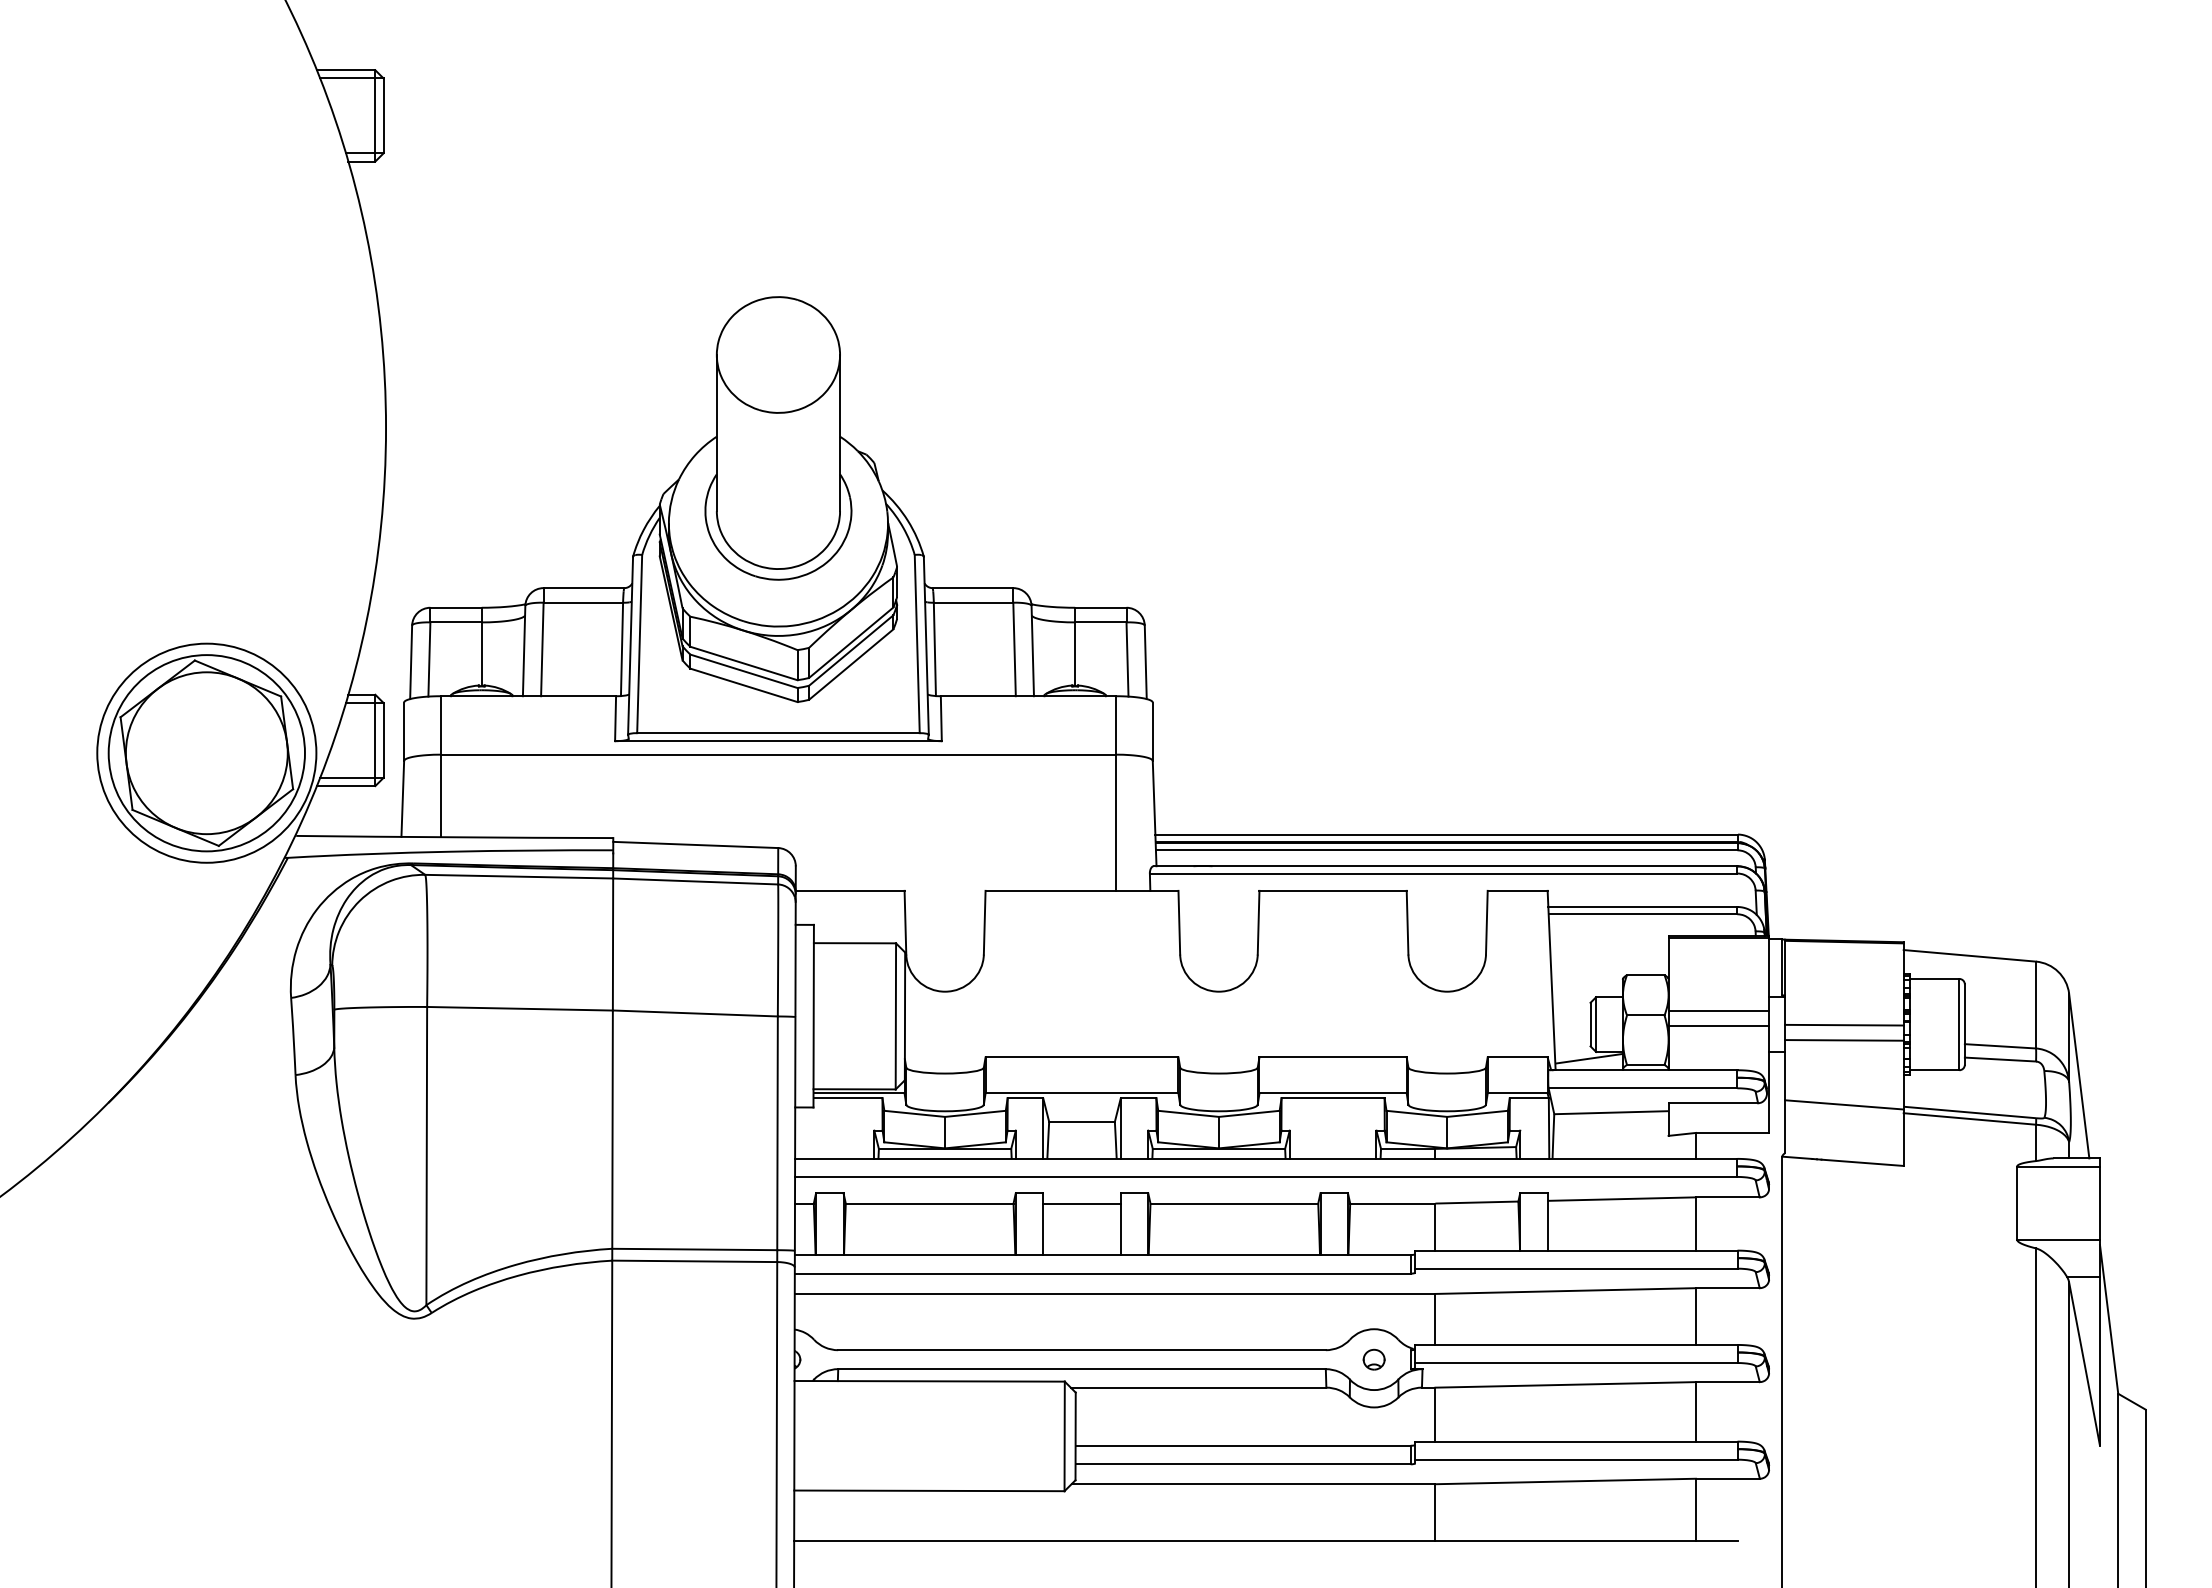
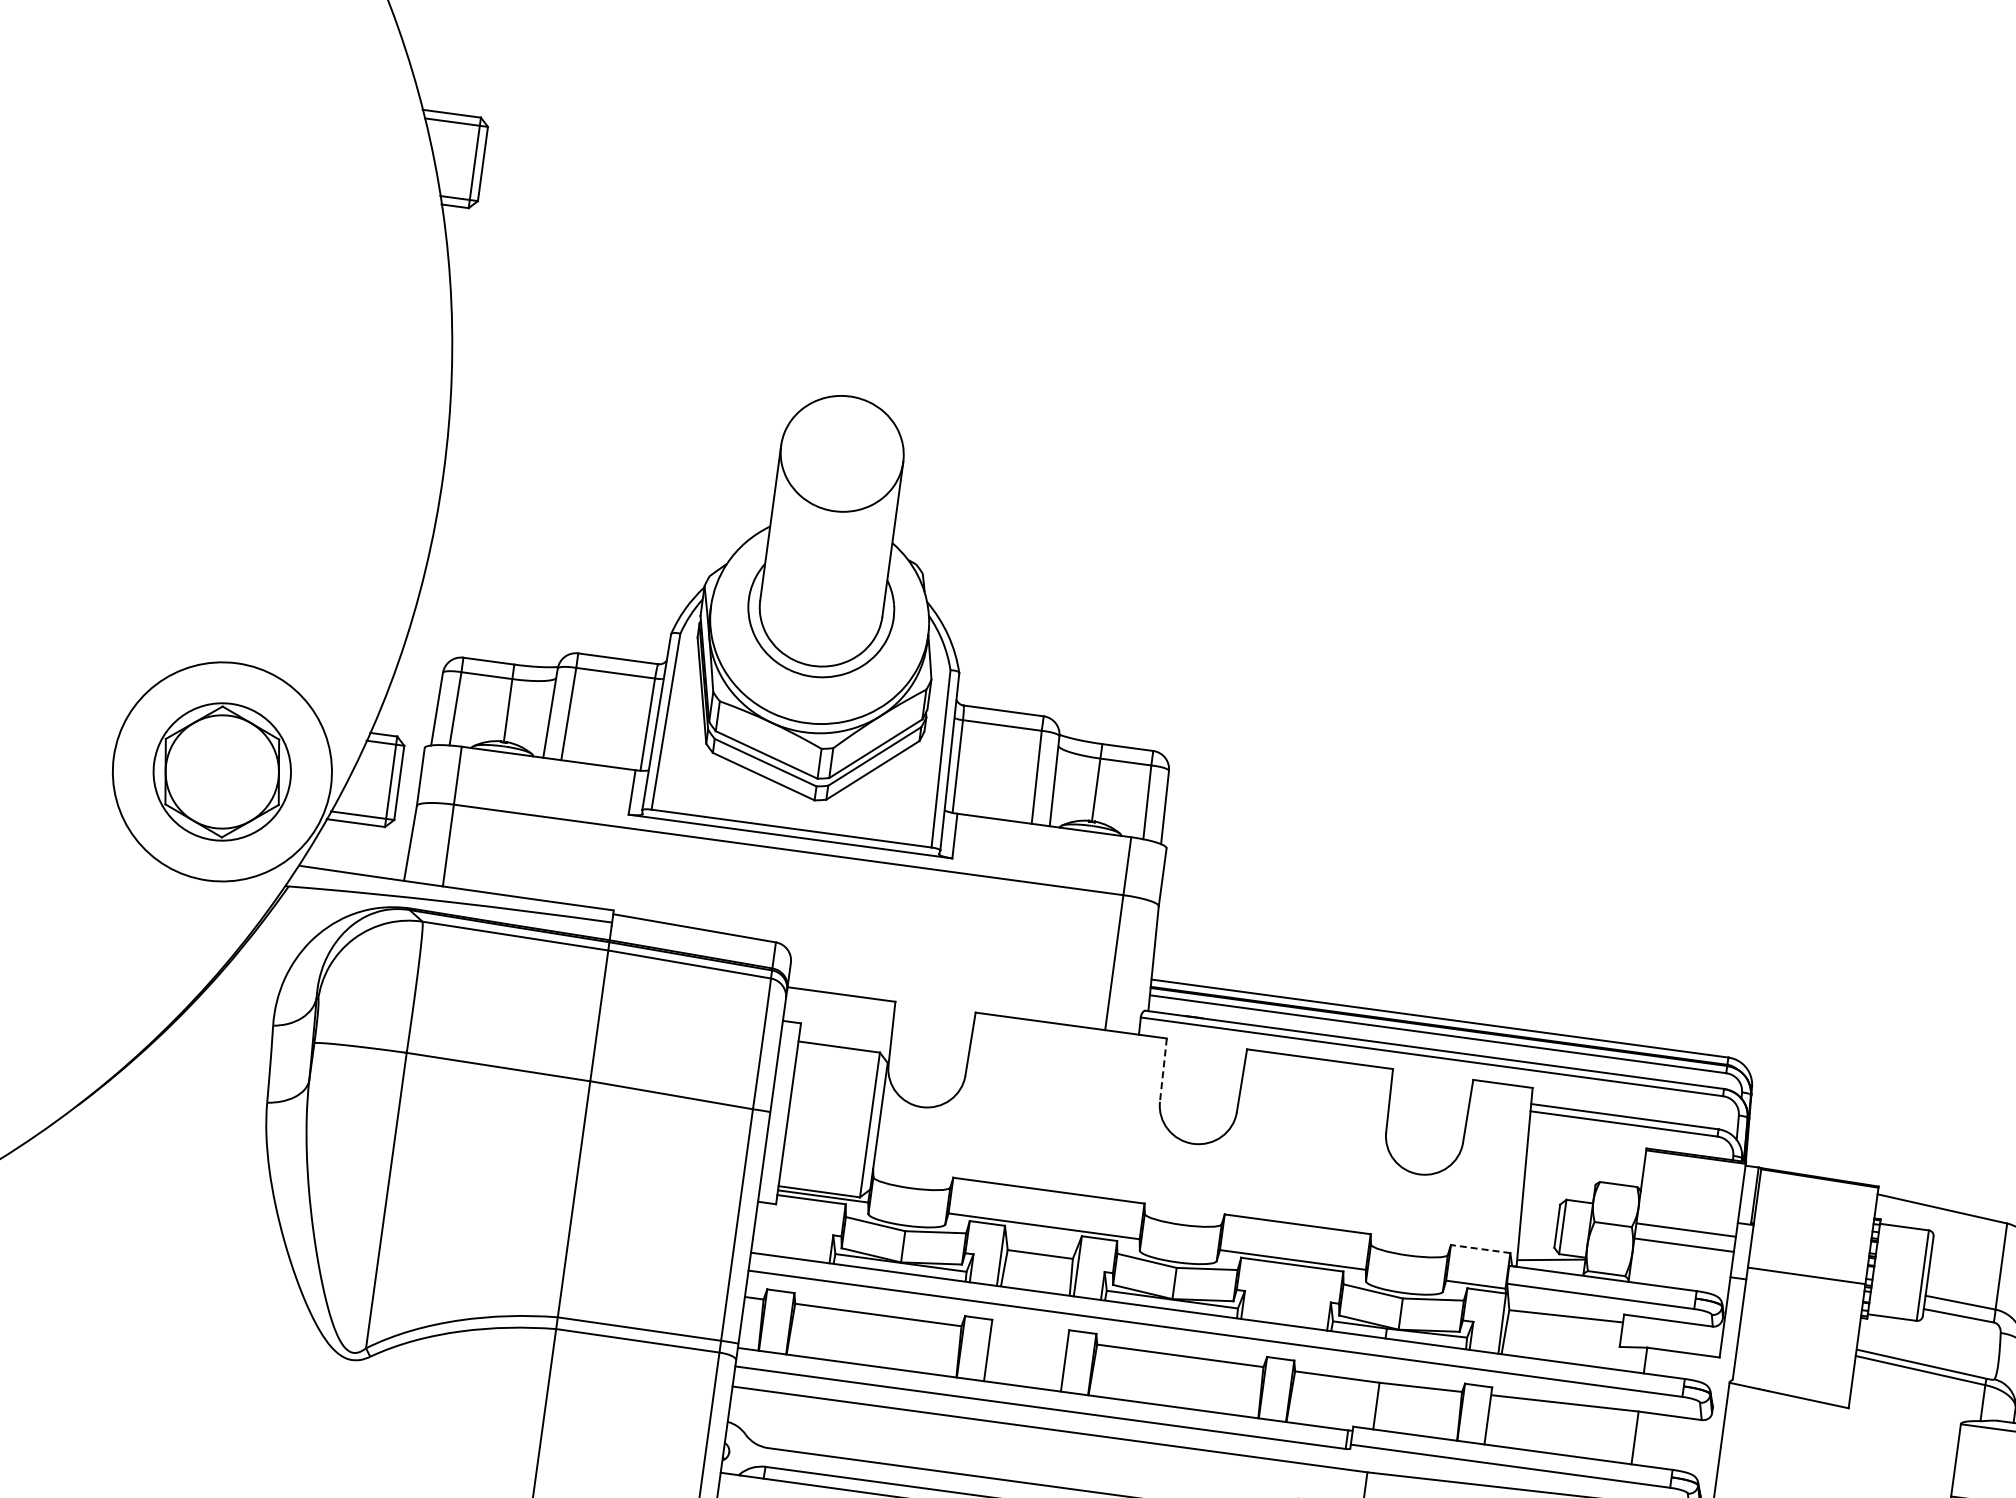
part: (206, 753) -> (222, 772), size x0.7
line: (1179, 922) -> (1163, 1069), solid -> dashed
line: (1844, 1024) -> (1808, 1260), removed
line: (1517, 1057) -> (1480, 1249), solid -> dashed
line: (1844, 1104) -> (1798, 1339), removed
line: (1081, 1203) -> (1028, 1335), removed

